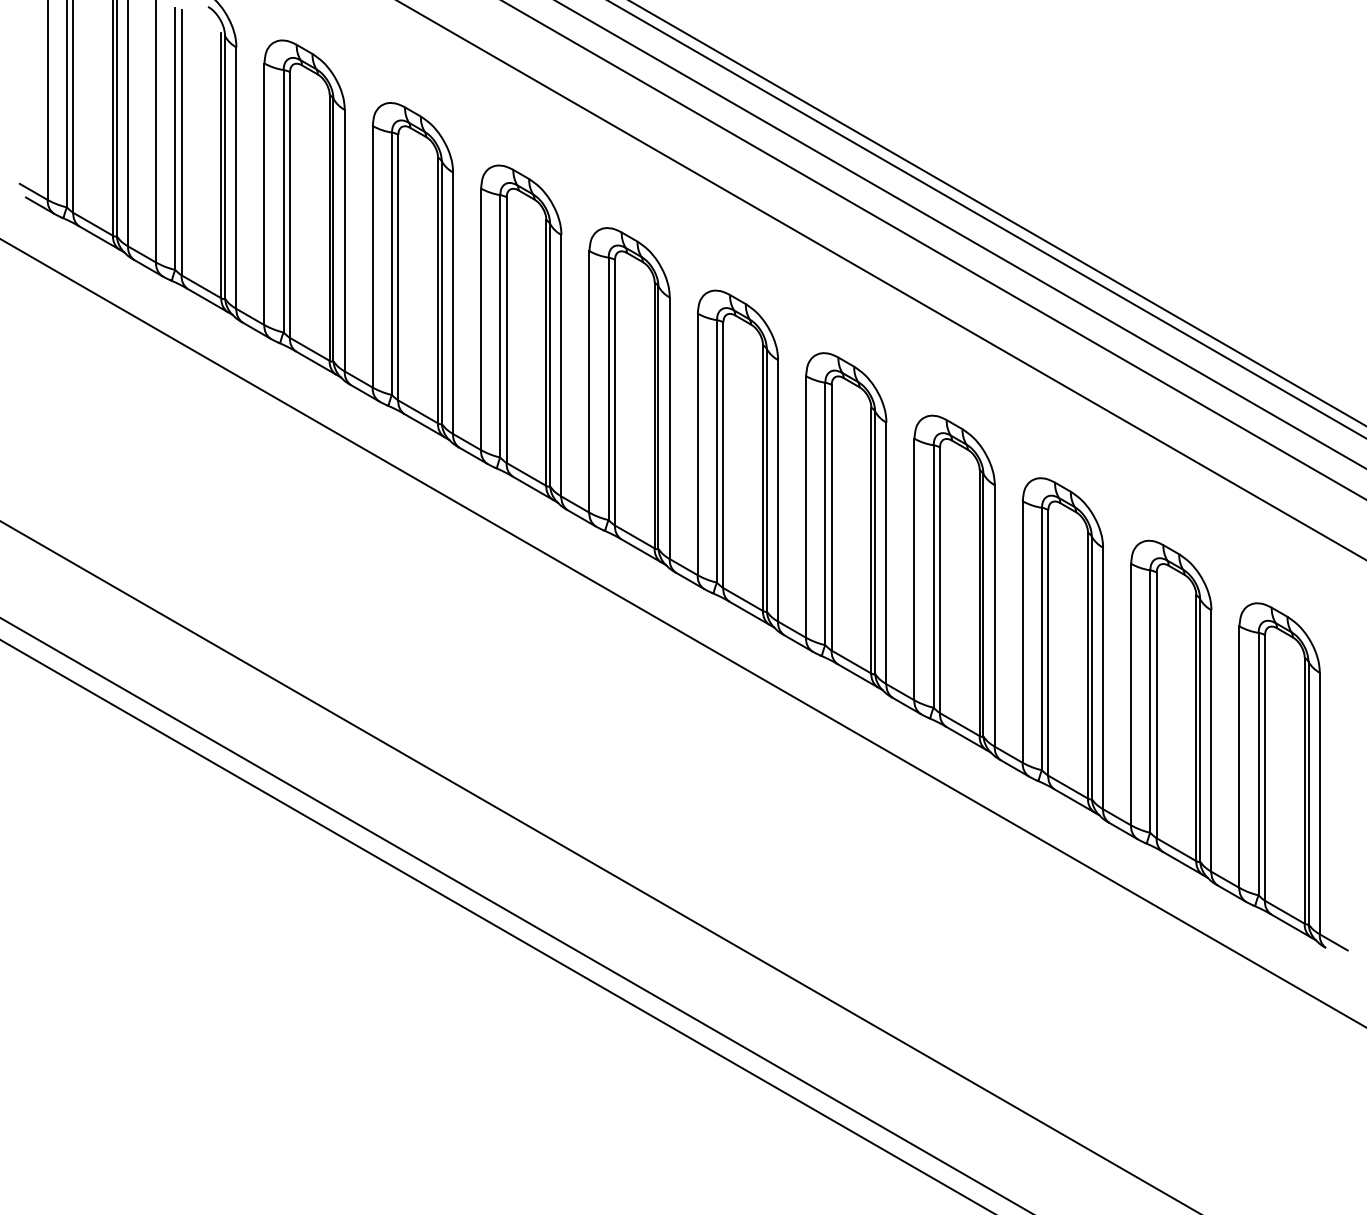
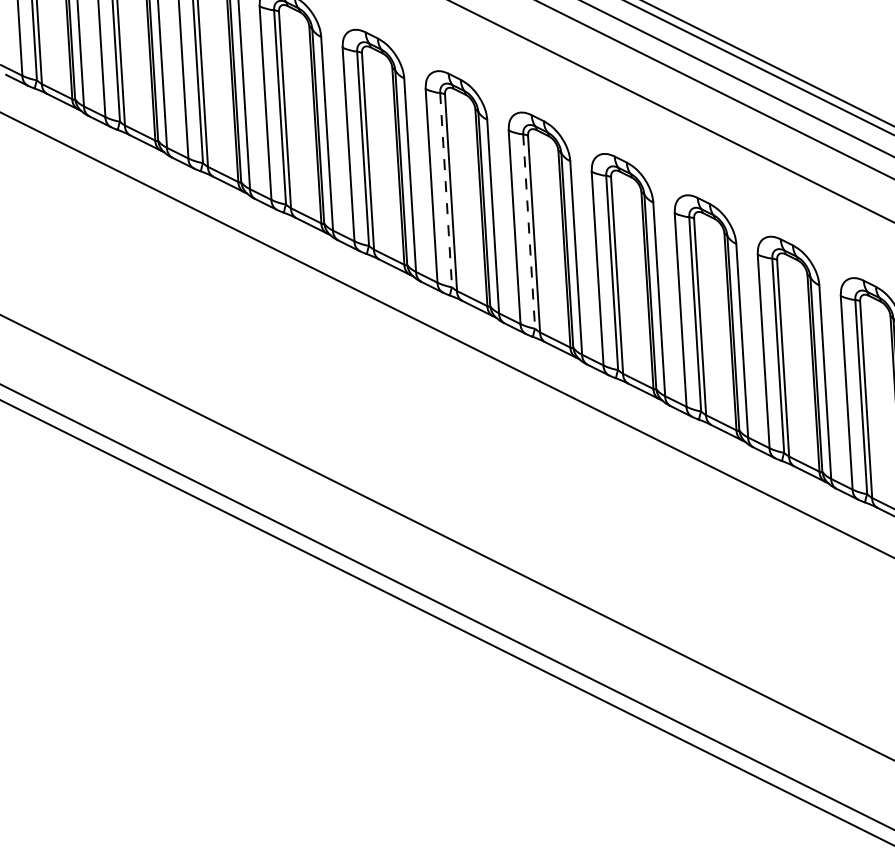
line: (608, 389) -> (446, 190), solid -> dashed
line: (717, 451) -> (529, 231), solid -> dashed

